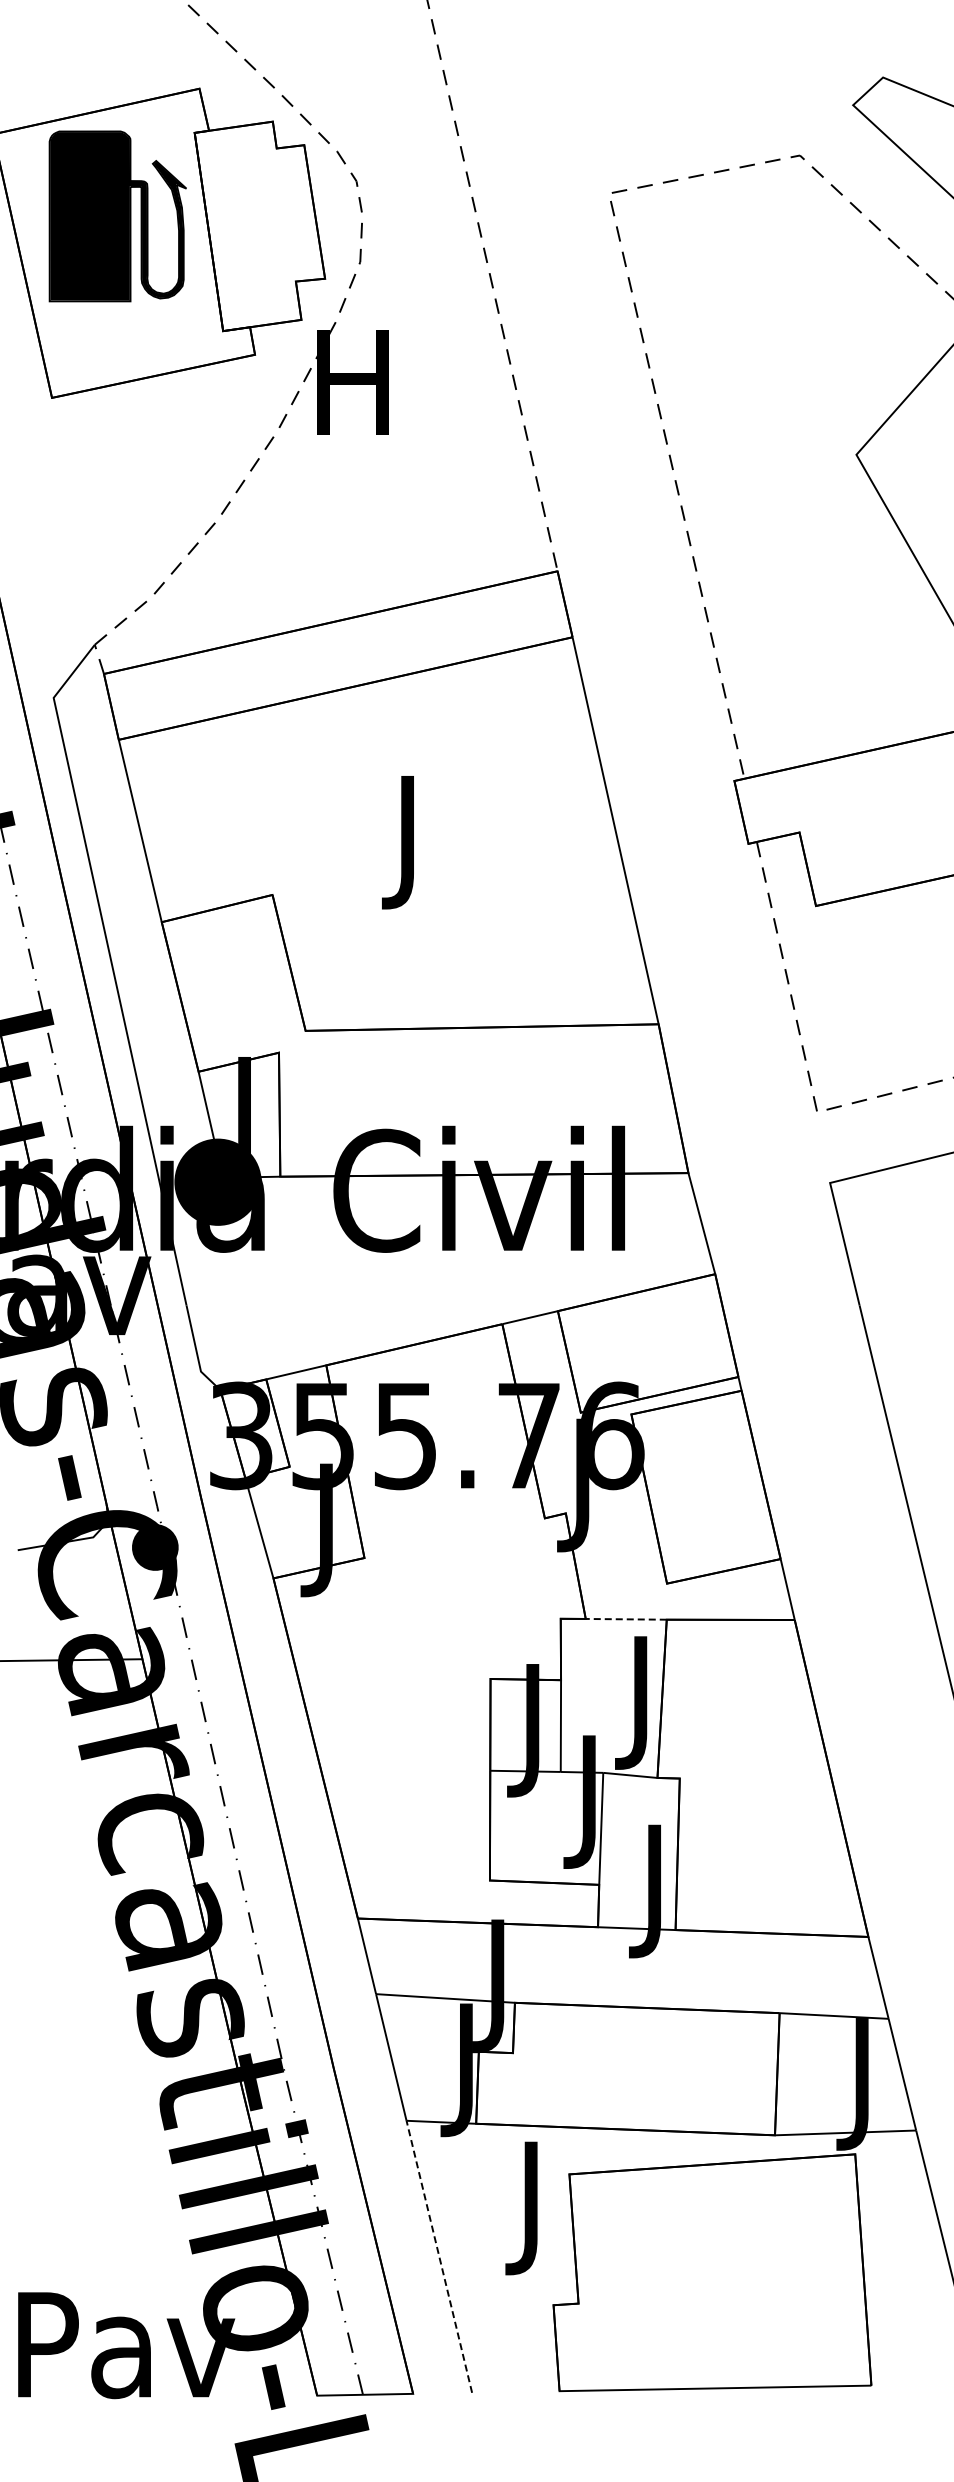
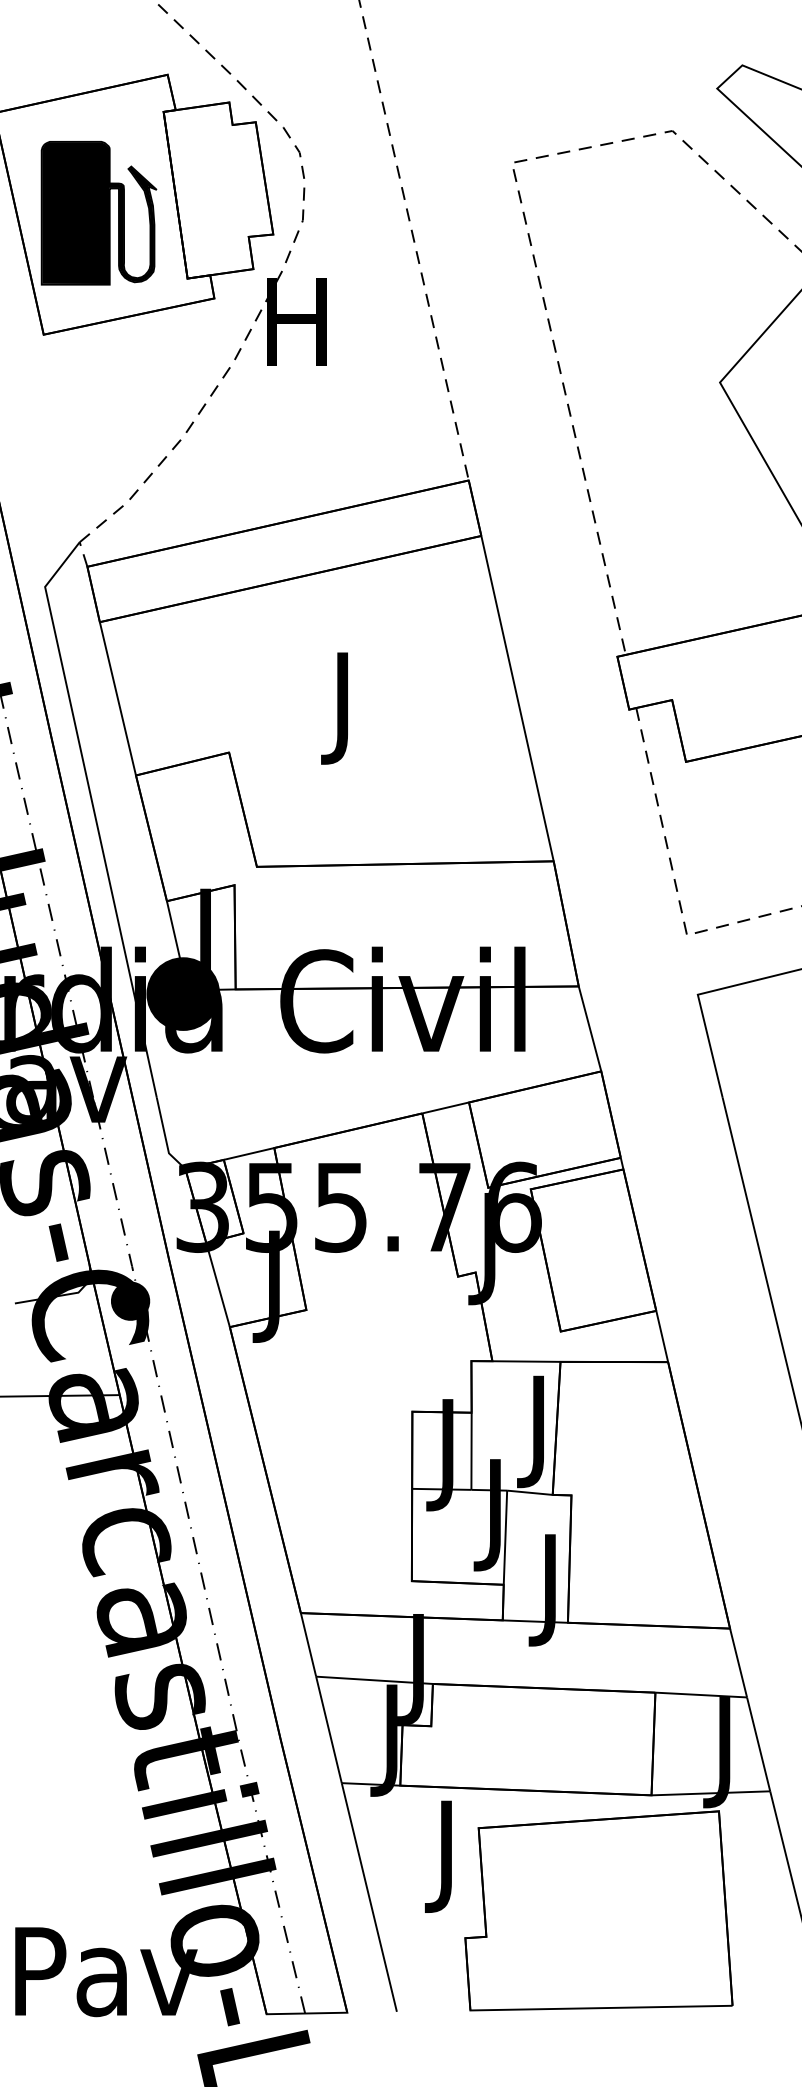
part: (117, 216) -> (98, 213), moved
line: (625, 1619) -> (525, 1361), dashed -> solid
line: (439, 2256) -> (369, 1897), dashed -> solid

